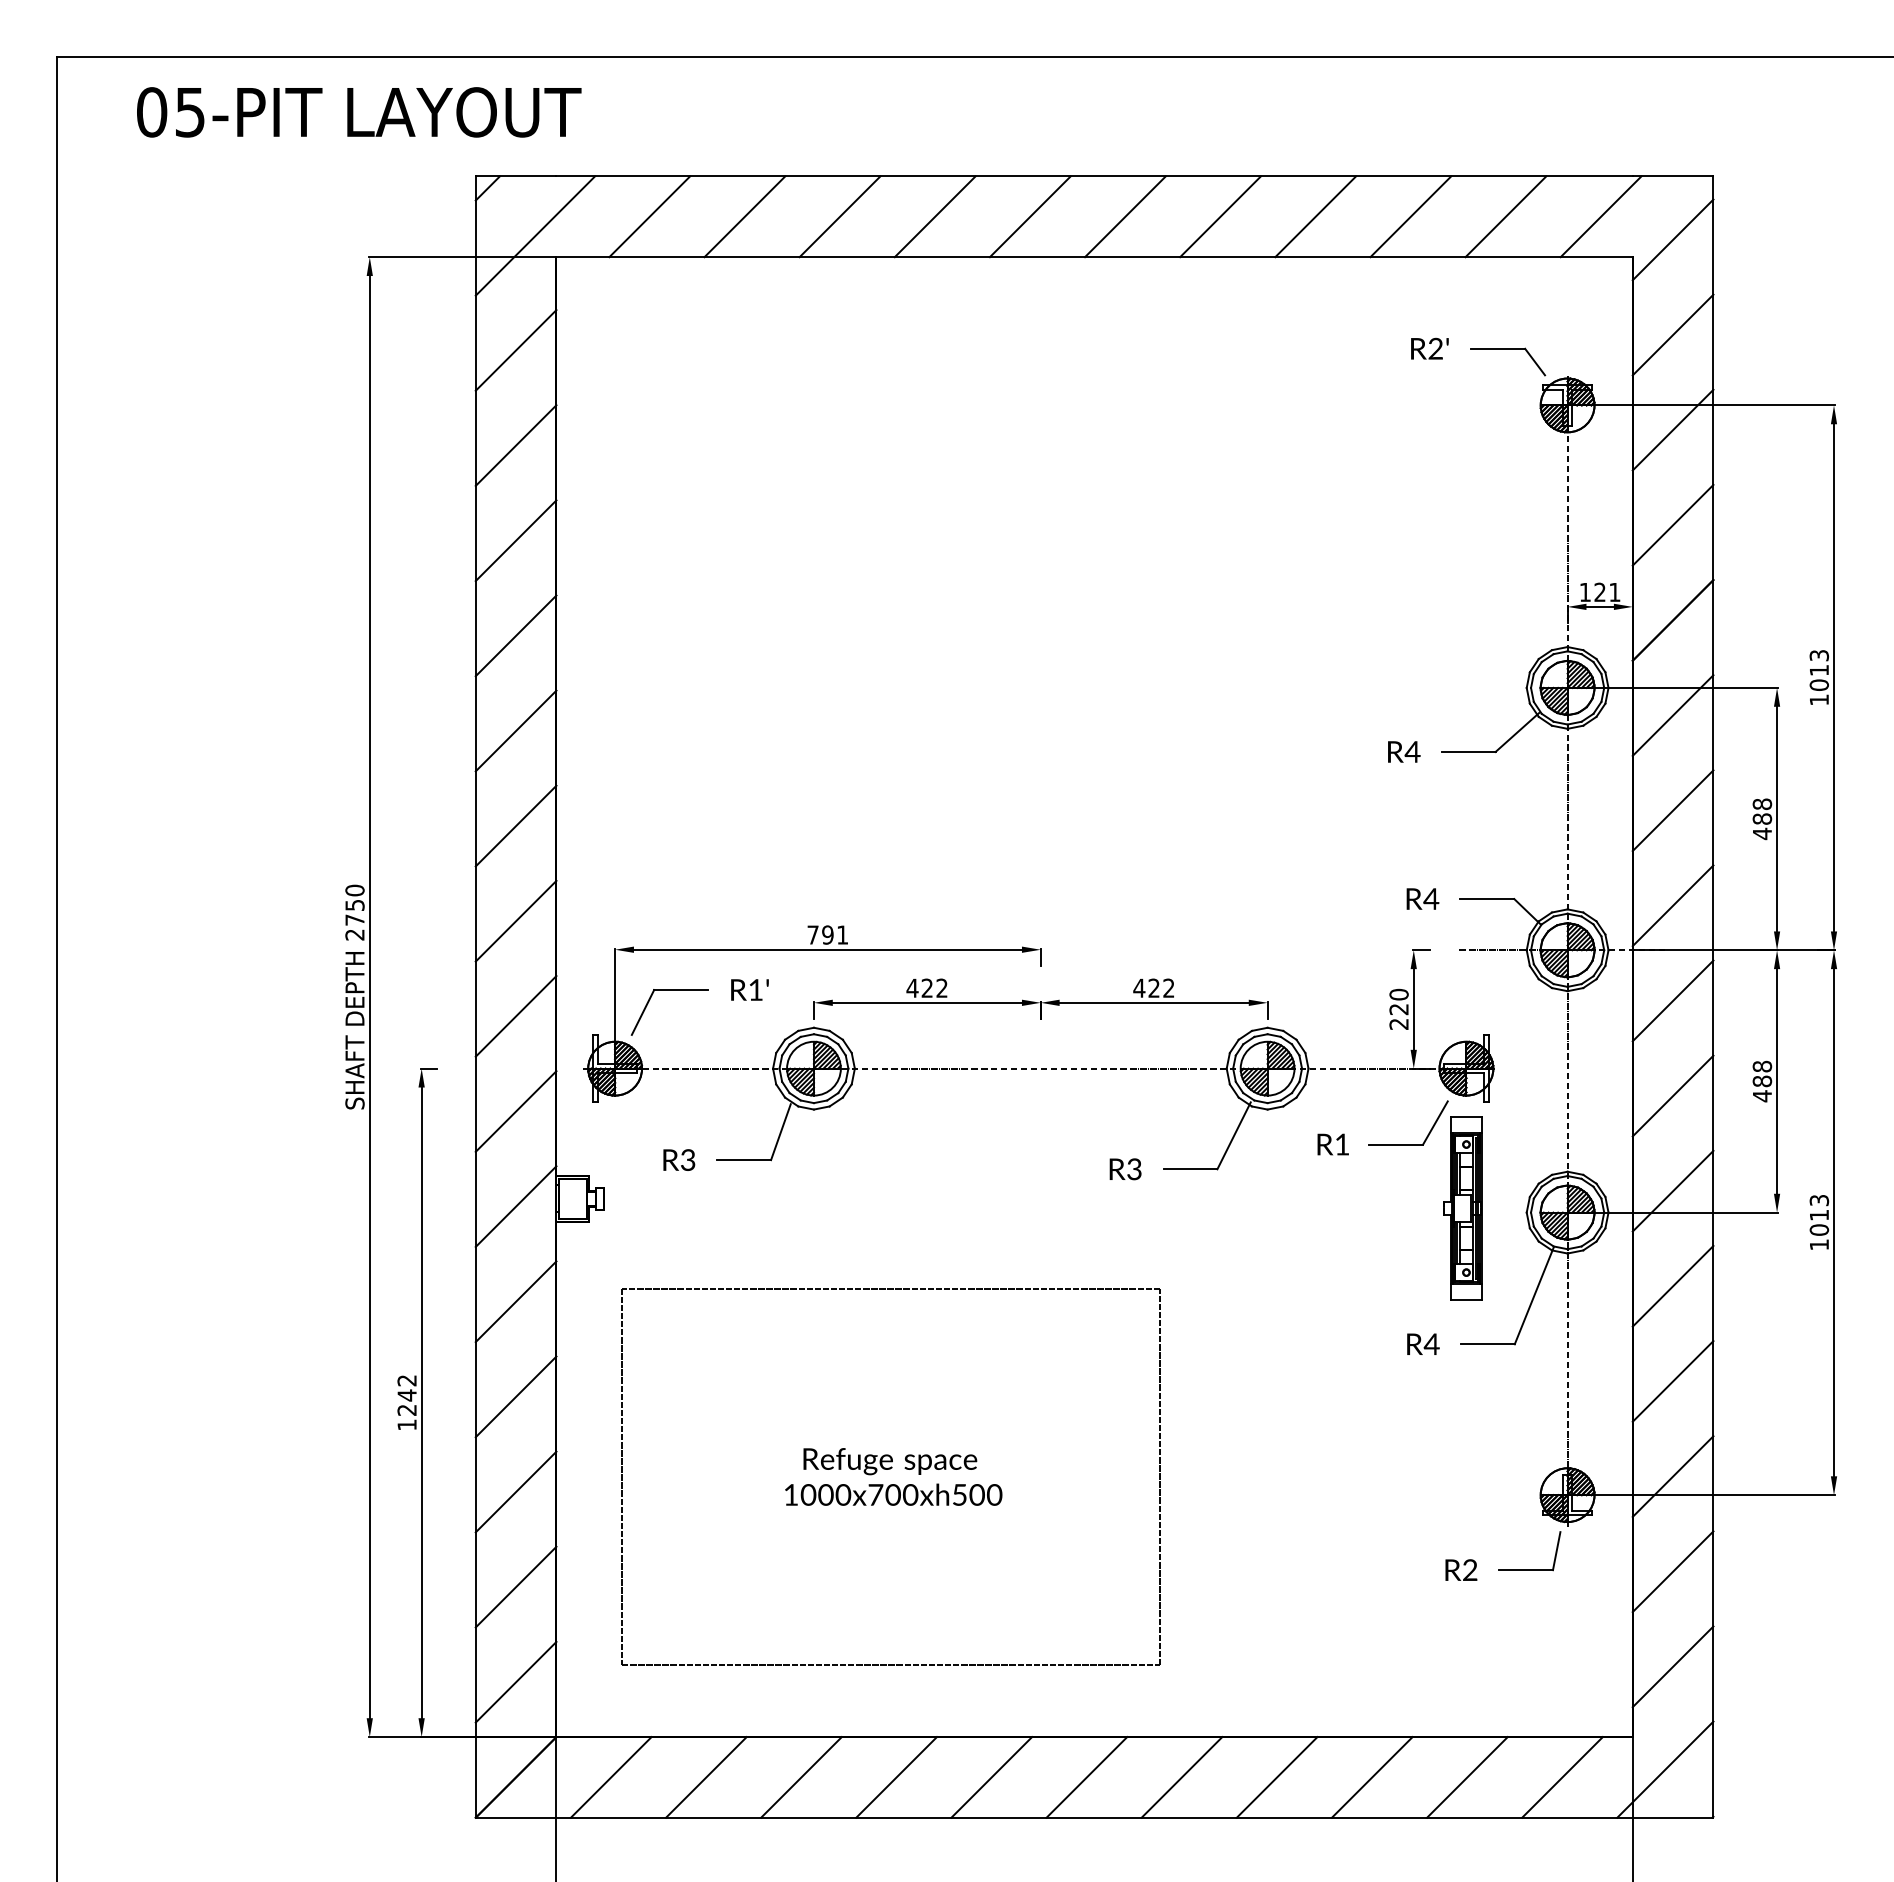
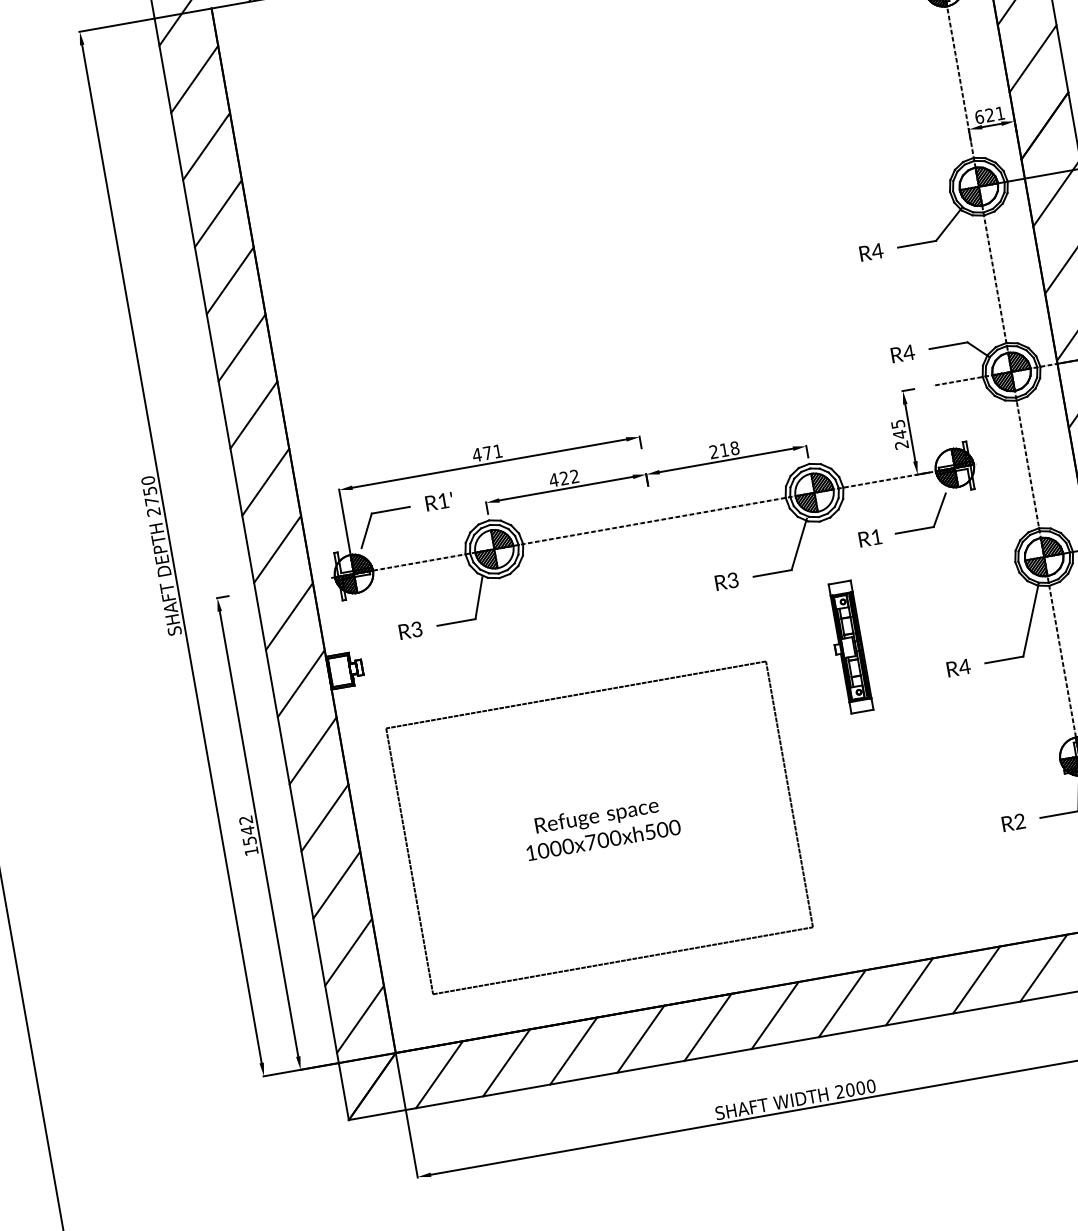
text: (1585, 592) -> (979, 117), 121 -> 621
text: (820, 934) -> (482, 453), 791 -> 471
text: (1153, 987) -> (723, 449), 422 -> 218
text: (1398, 1001) -> (898, 429), 220 -> 245
part: (1462, 1208) -> (848, 647), moved
text: (406, 1410) -> (249, 841), 1242 -> 1542

